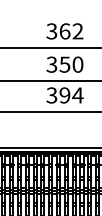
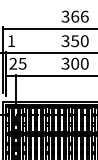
text: (77, 31) -> (84, 16), 362 -> 366
text: (70, 95) -> (79, 63), 394 -> 300

